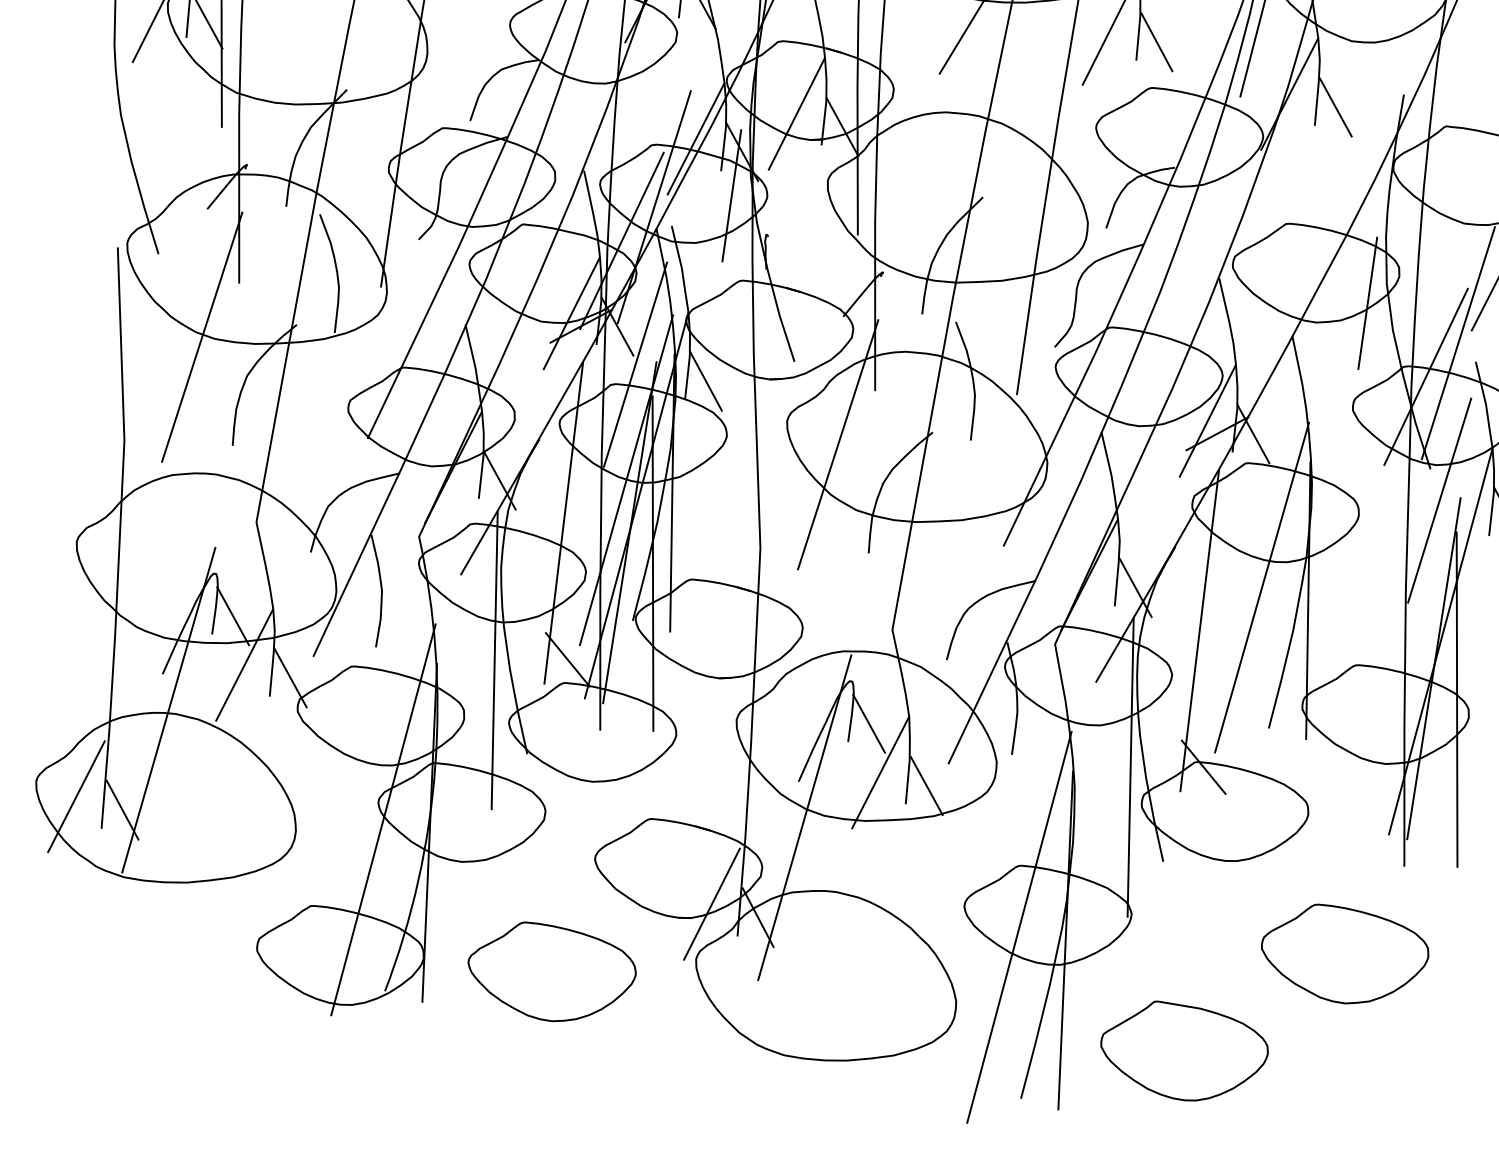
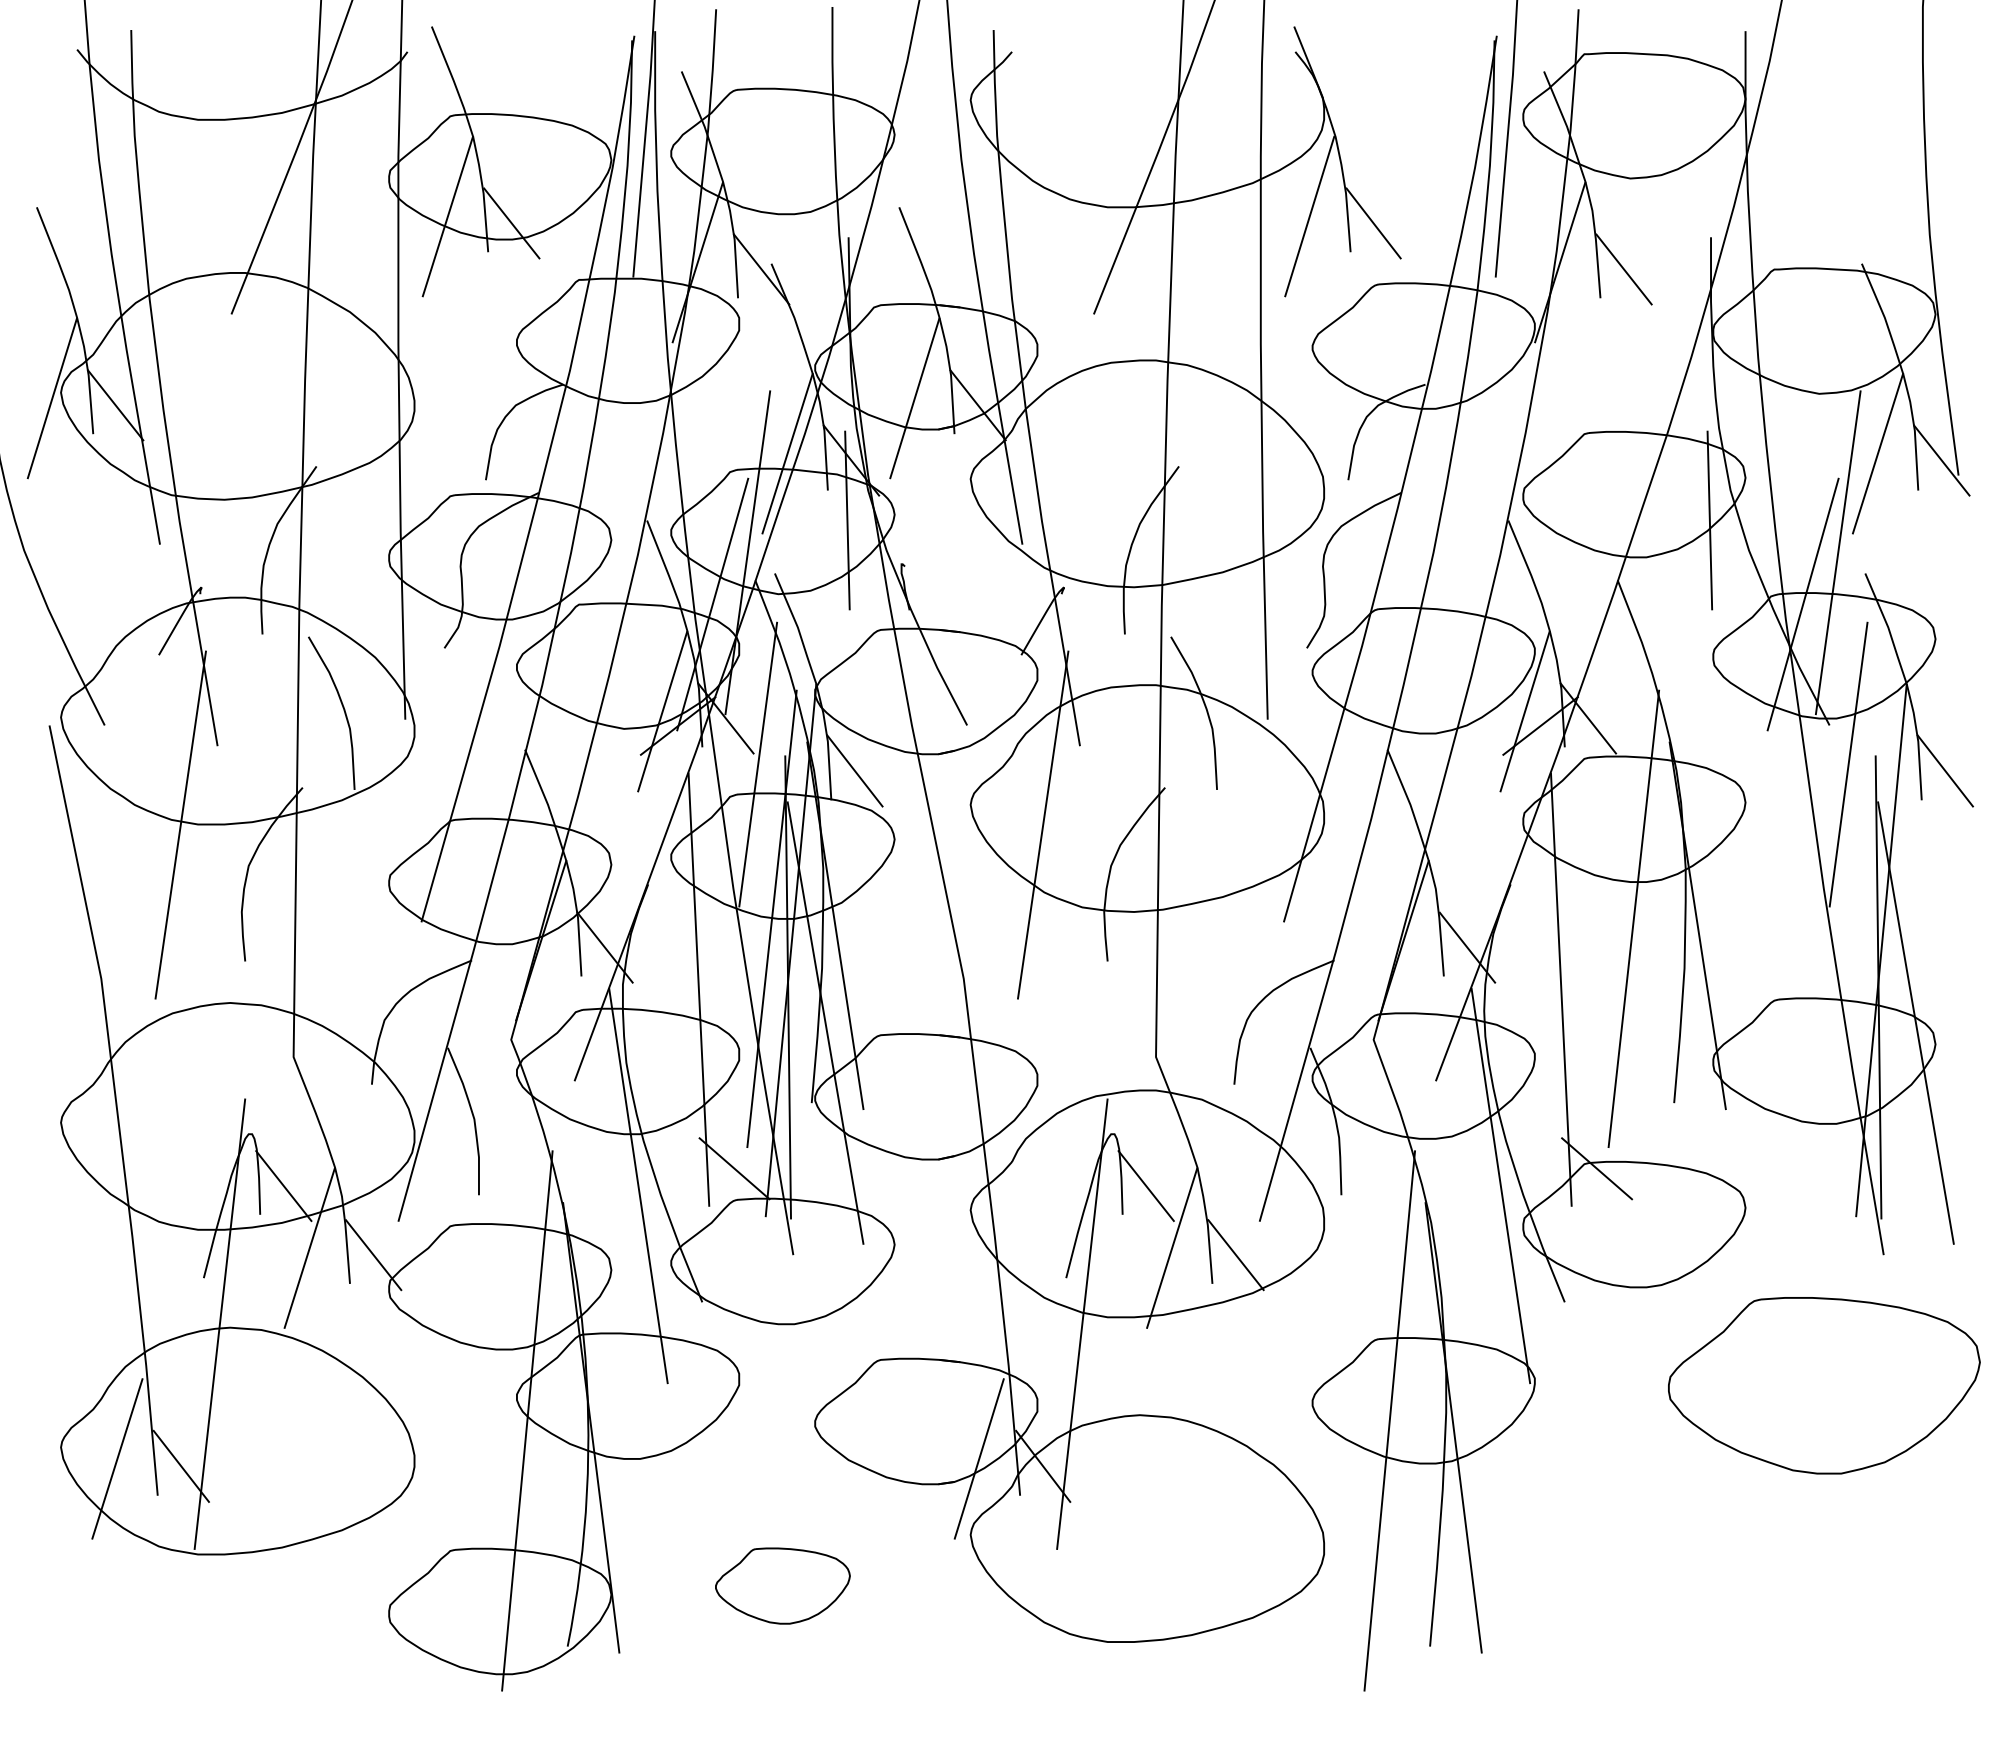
part: (1344, 955) -> (1824, 1385), size x1.4
part: (551, 973) -> (782, 1585), size x0.6
part: (1183, 1052) -> (1634, 1549), removed

